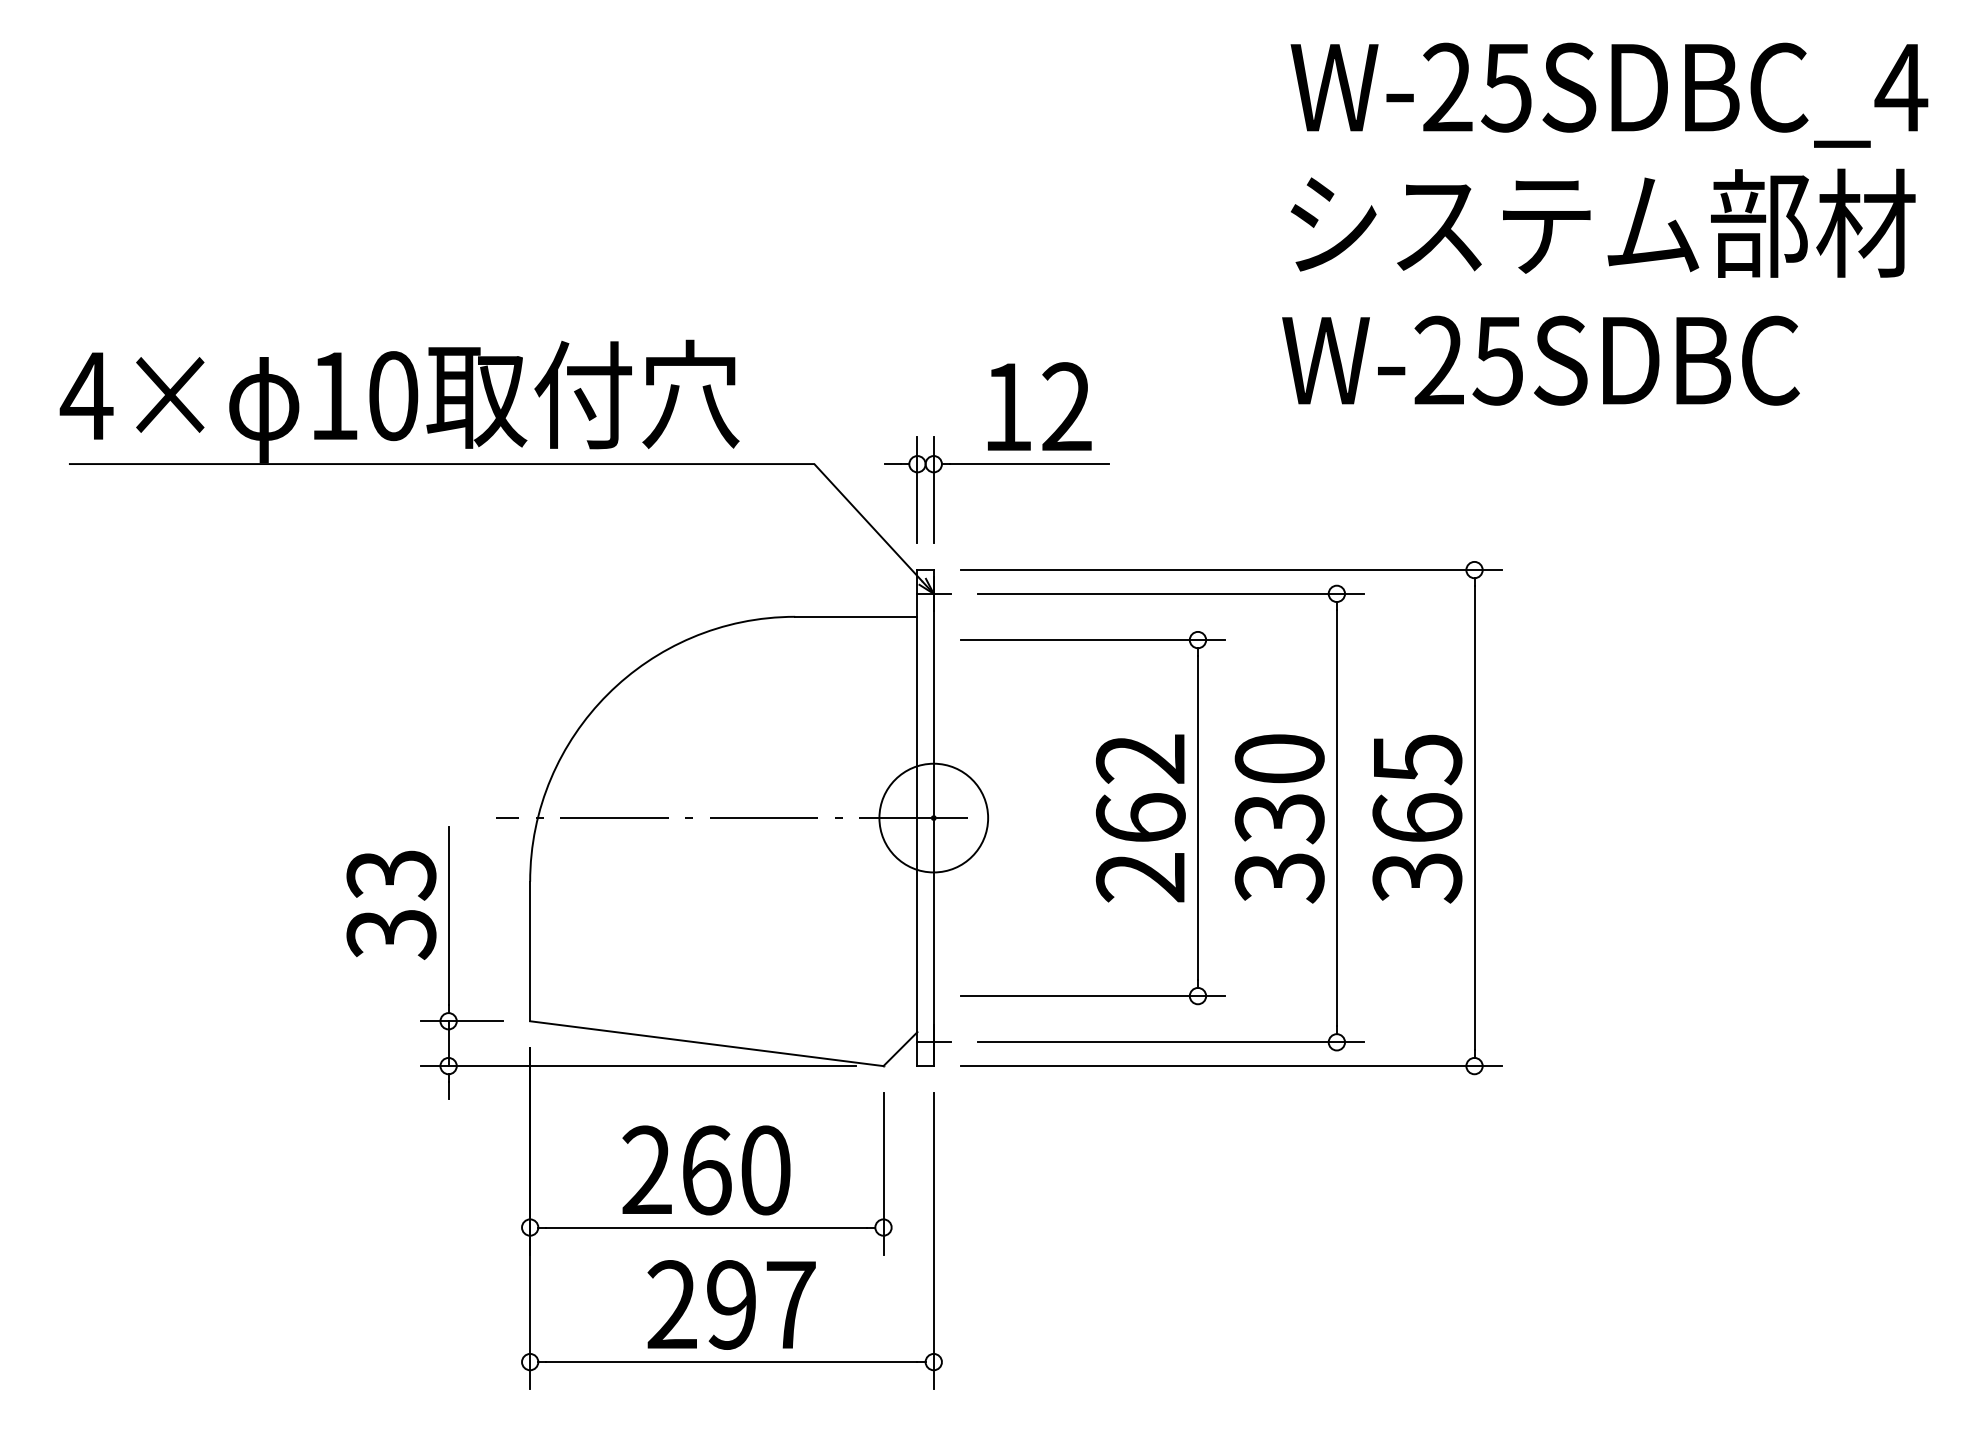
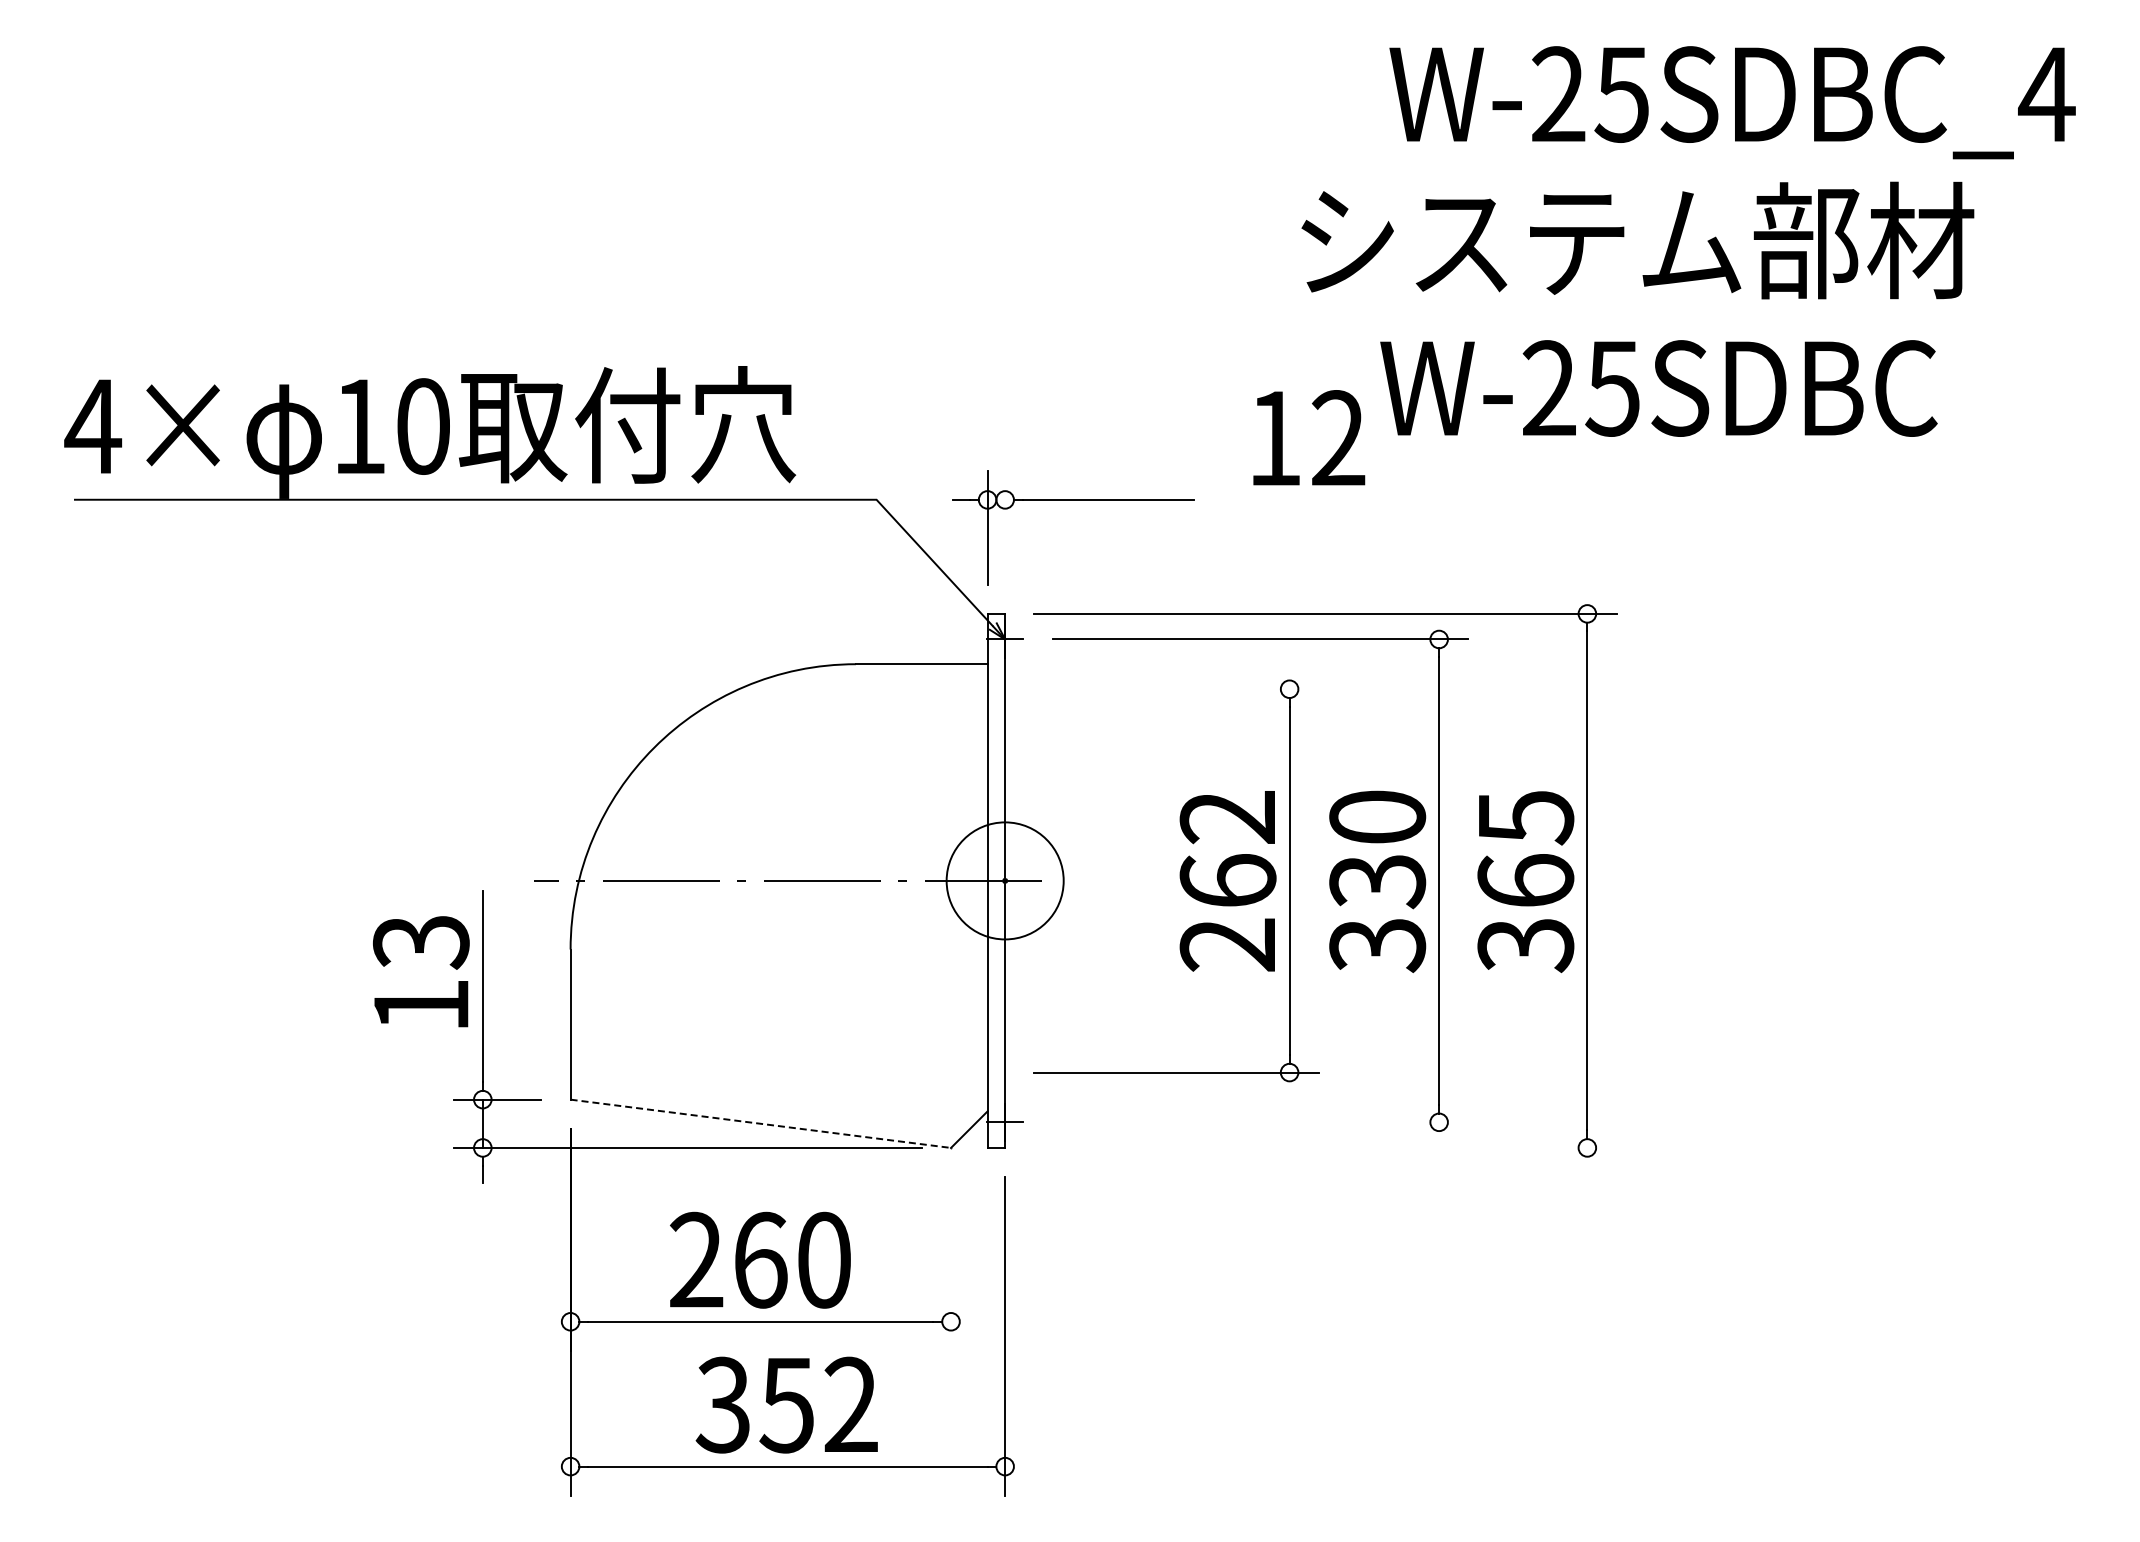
text: (1602, 223) -> (1637, 240), moved
text: (1039, 406) -> (1309, 437), moved
line: (934, 489) -> (1005, 527), removed
line: (1092, 640) -> (1176, 689), removed
text: (390, 934) -> (420, 1006), 33 -> 13
line: (1170, 1042) -> (1260, 1122), removed
line: (706, 1043) -> (760, 1123), solid -> dashed
line: (1231, 1065) -> (1325, 1147), removed
line: (883, 1174) -> (951, 1264), removed
text: (730, 1304) -> (786, 1404), 297 -> 352

